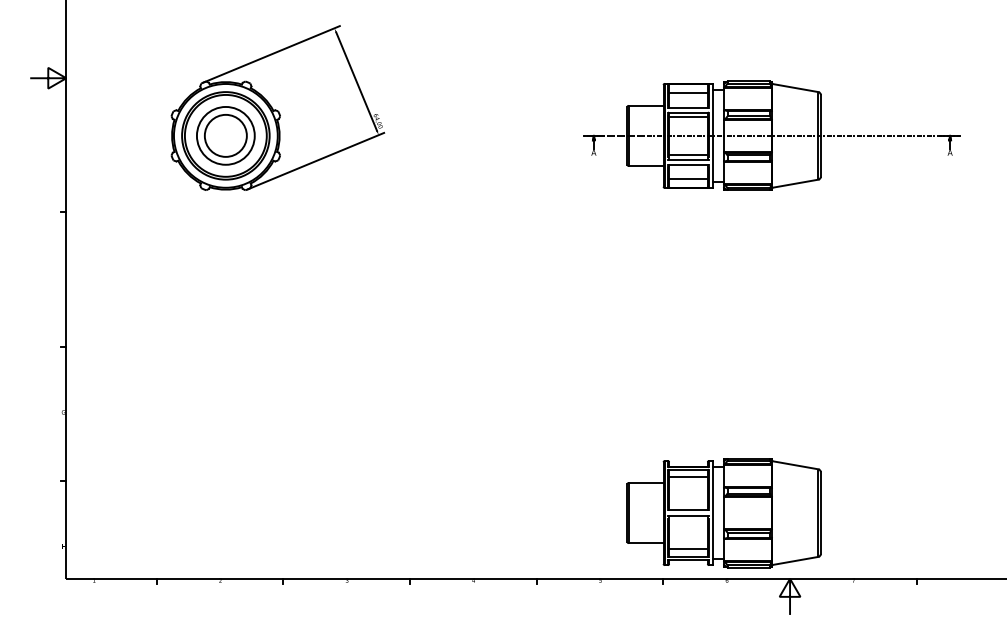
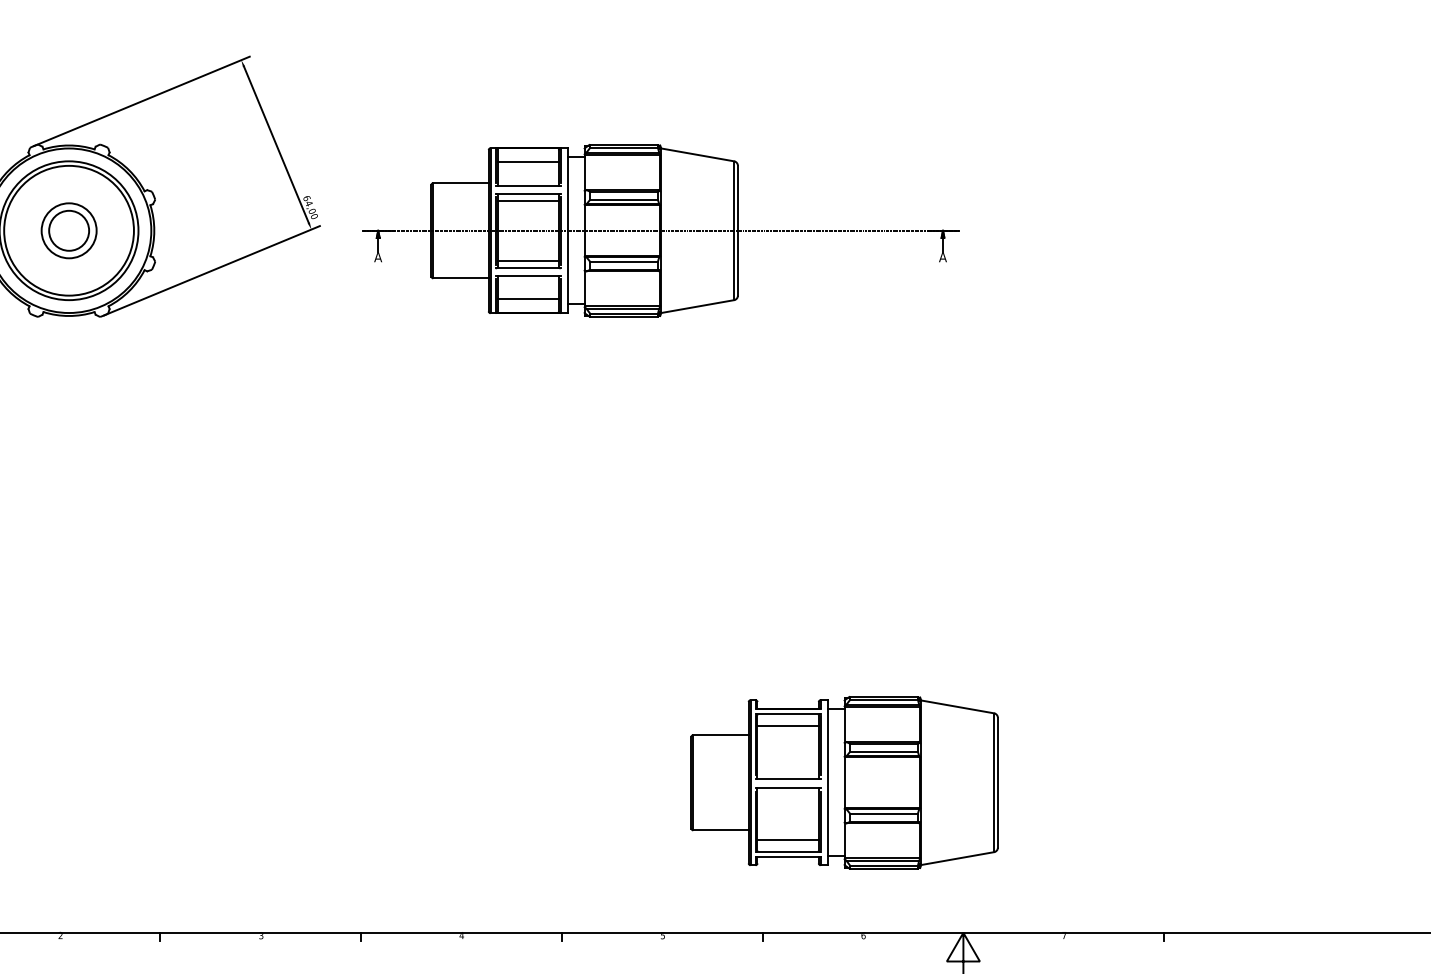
part: (225, 135) -> (68, 230), size x0.6
part: (771, 135) -> (659, 230), moved
part: (723, 513) -> (843, 783), moved

